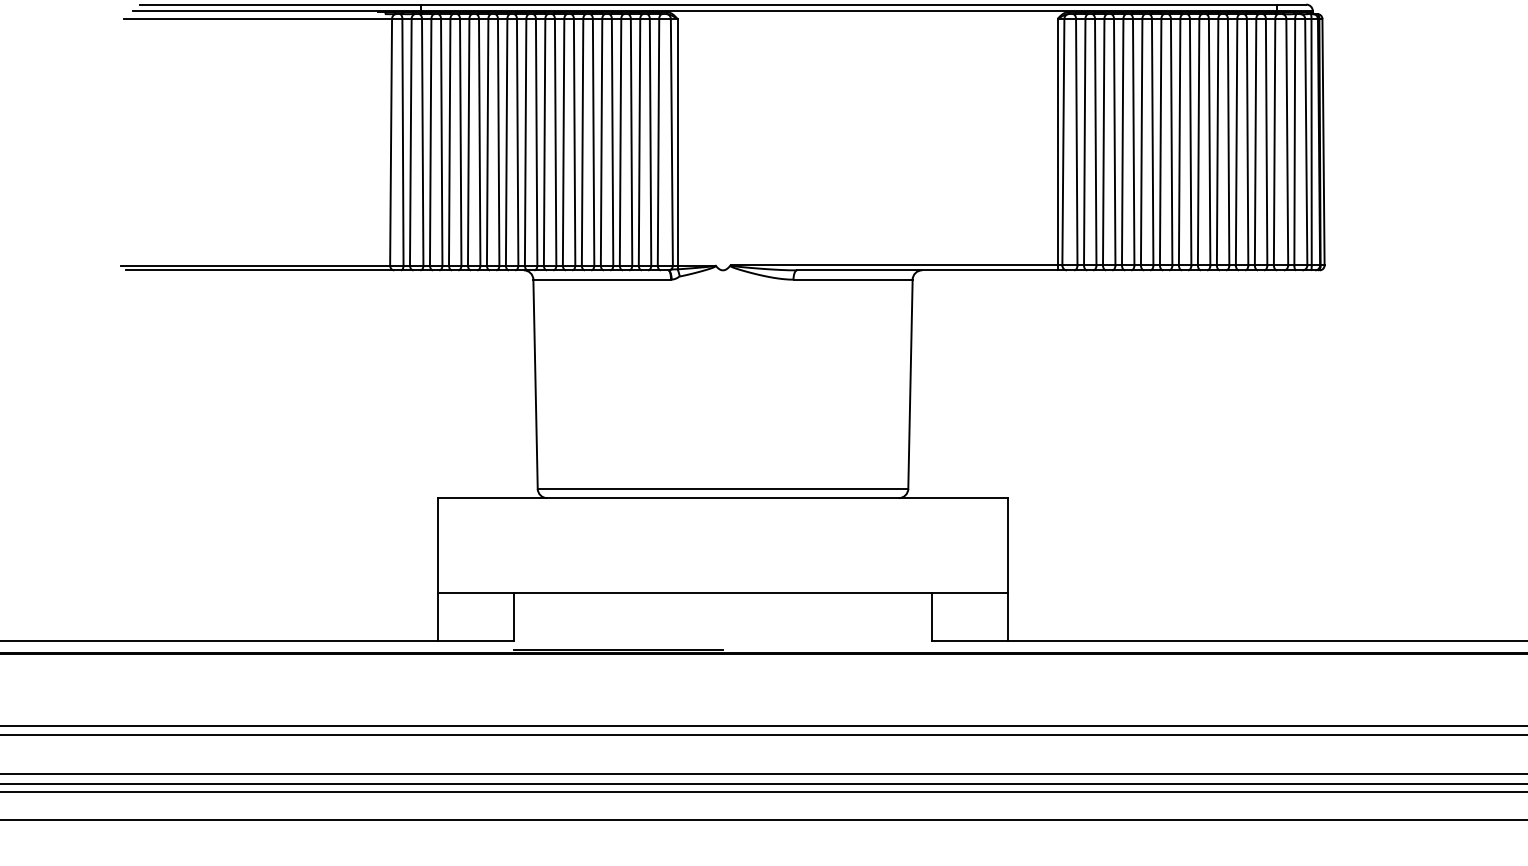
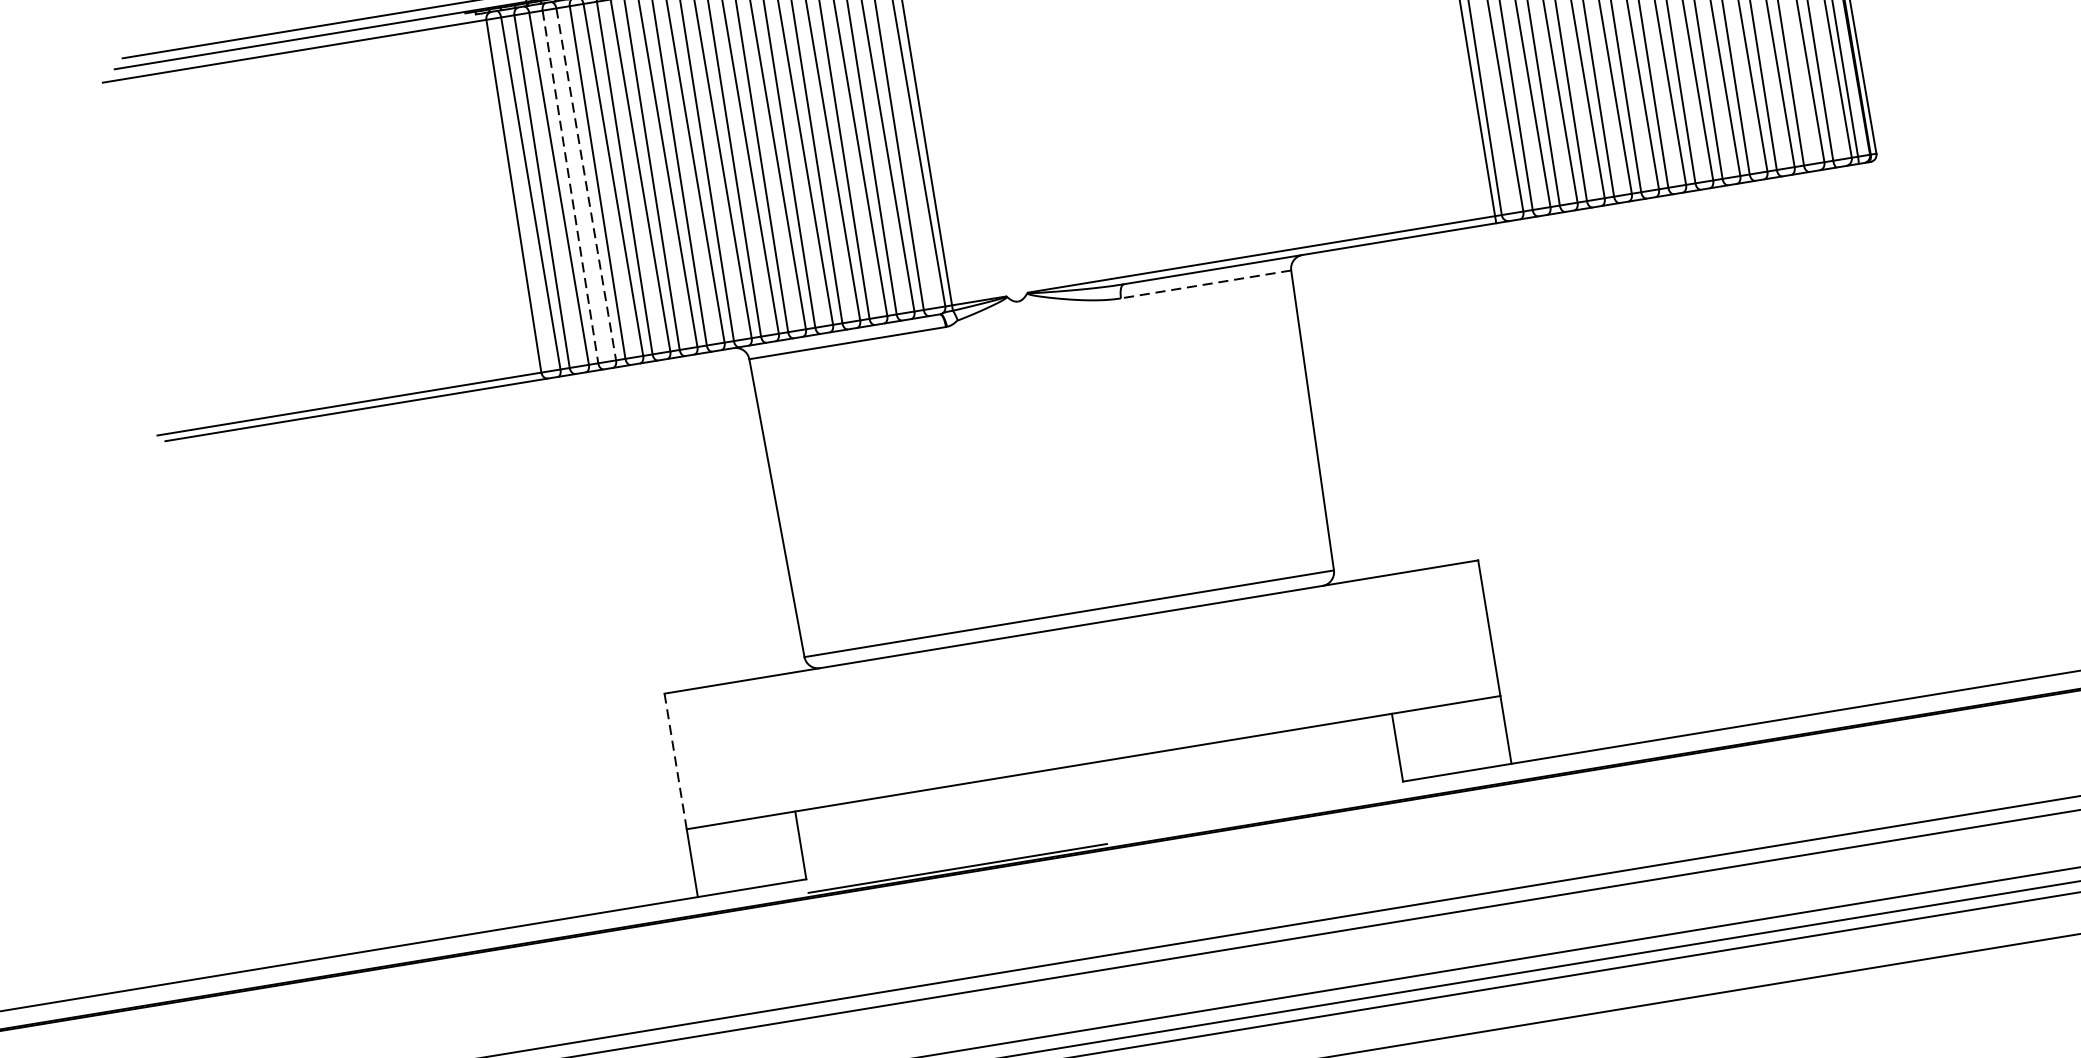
line: (430, 142) -> (570, 187), solid -> dashed
line: (441, 142) -> (585, 184), solid -> dashed
line: (853, 279) -> (1206, 284), solid -> dashed
line: (438, 545) -> (675, 761), solid -> dashed

